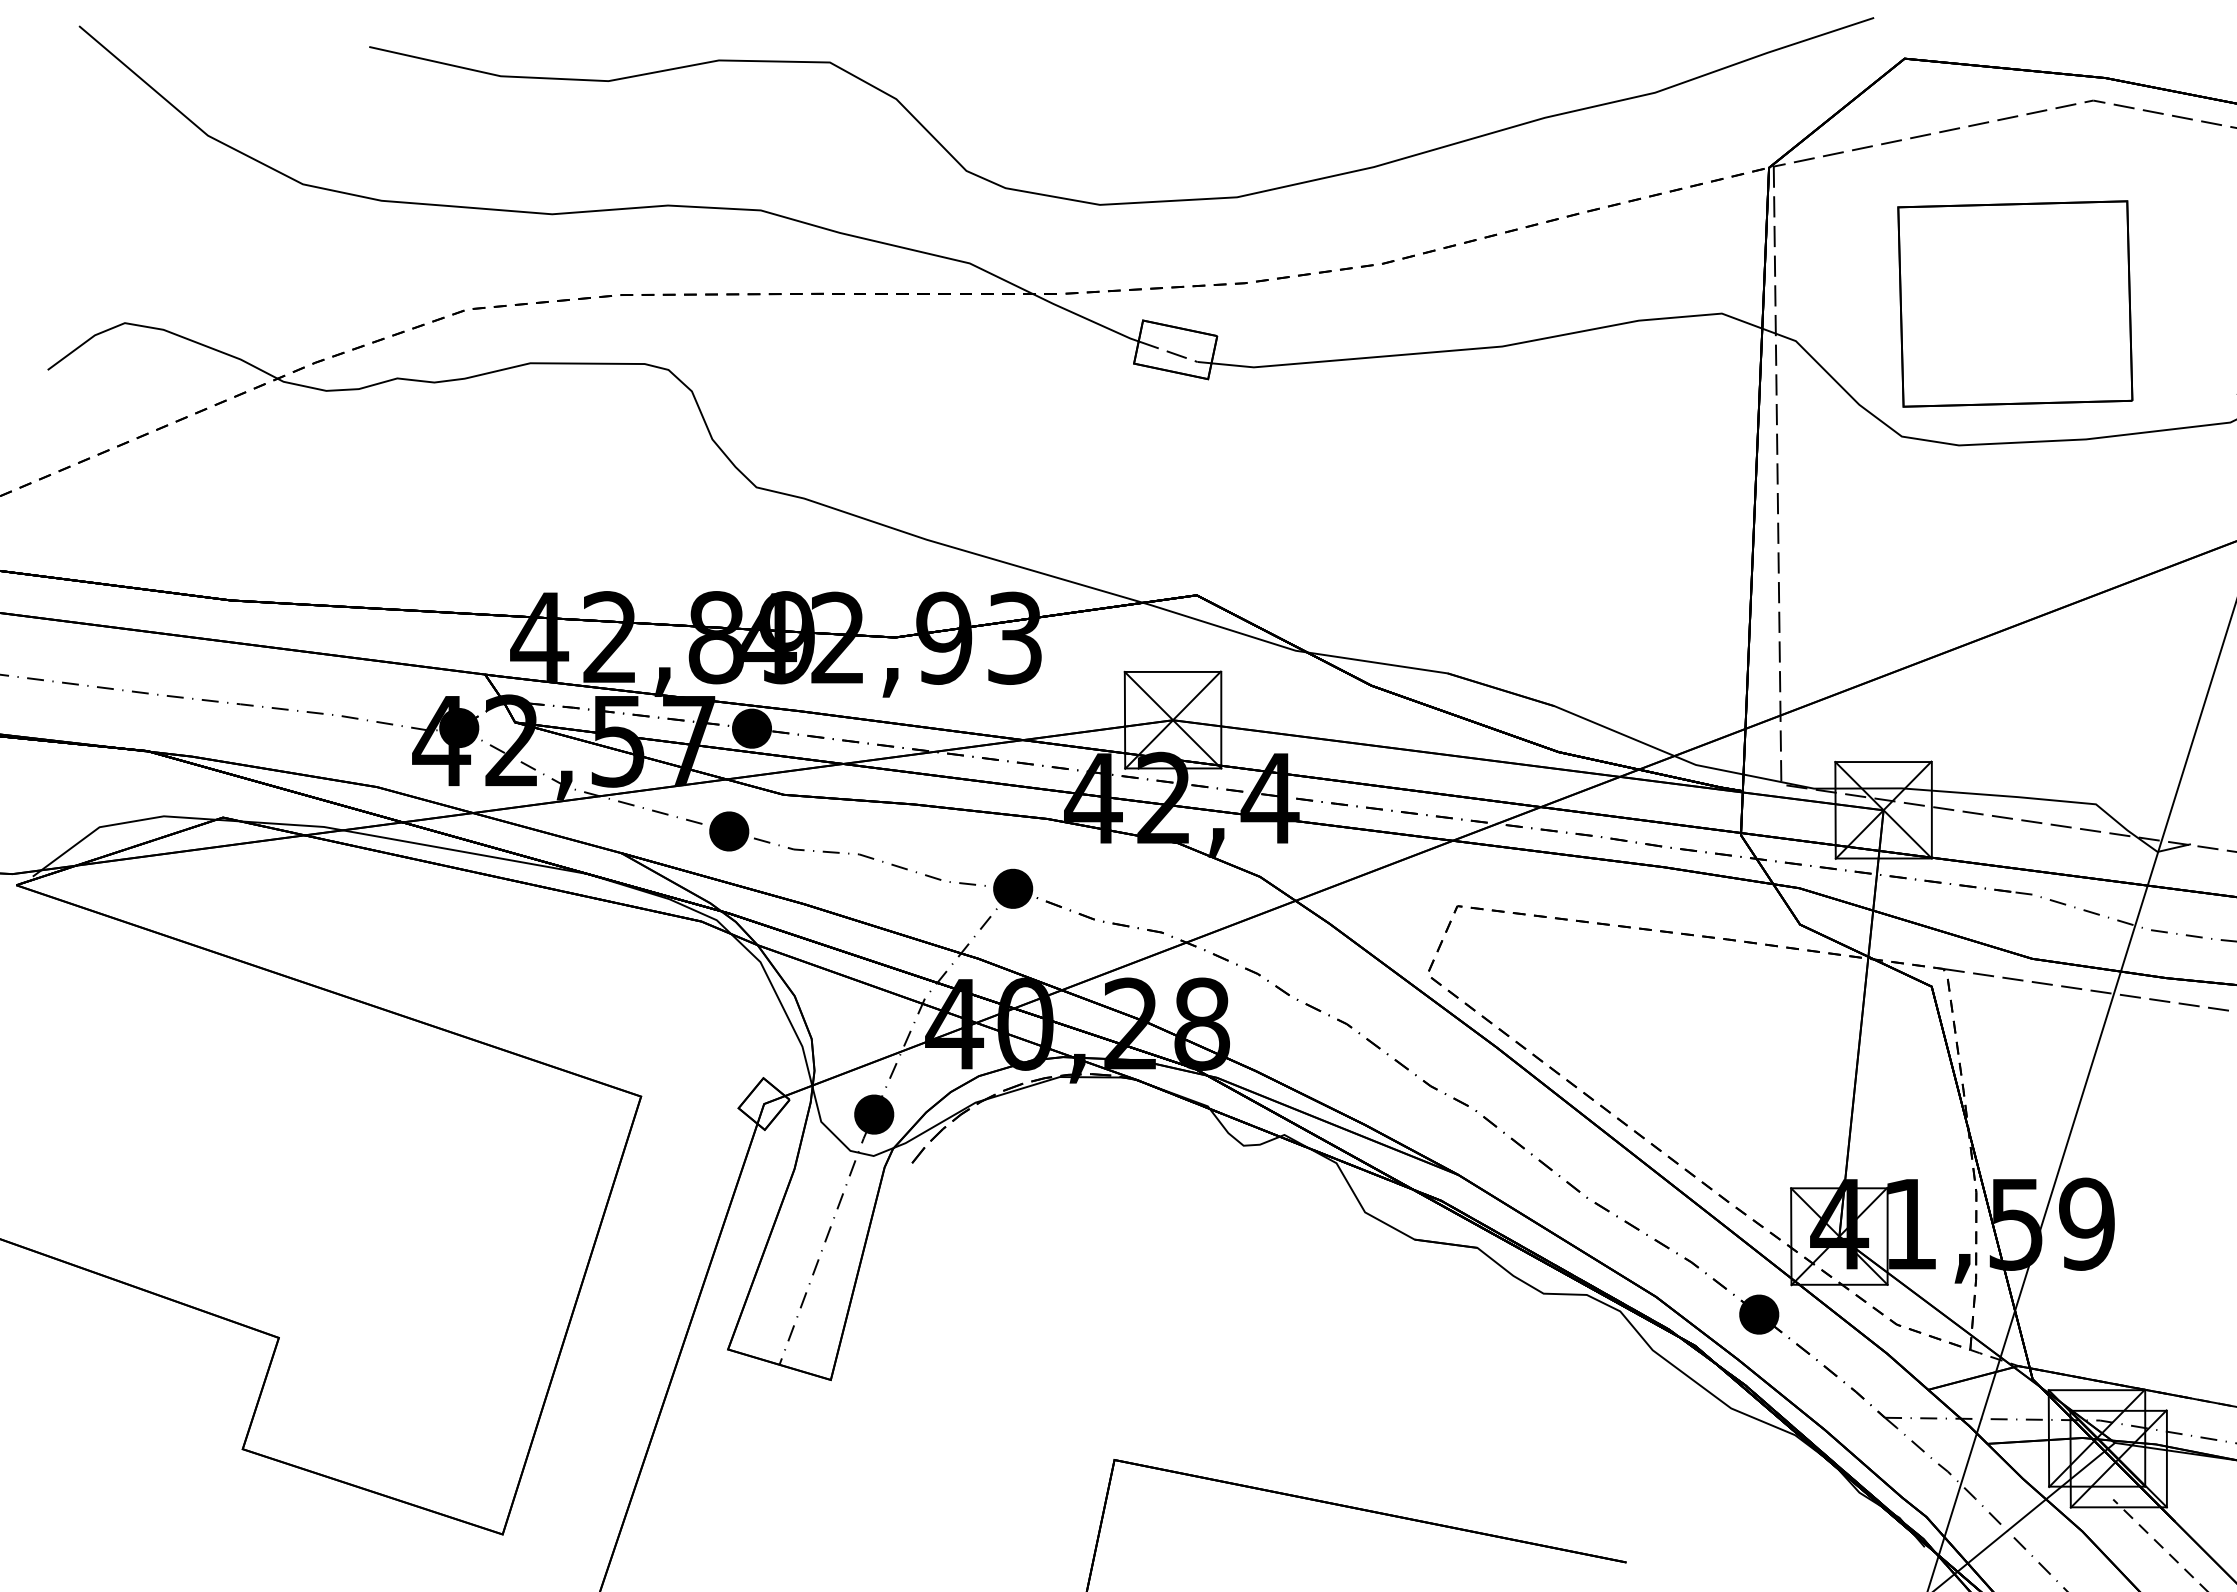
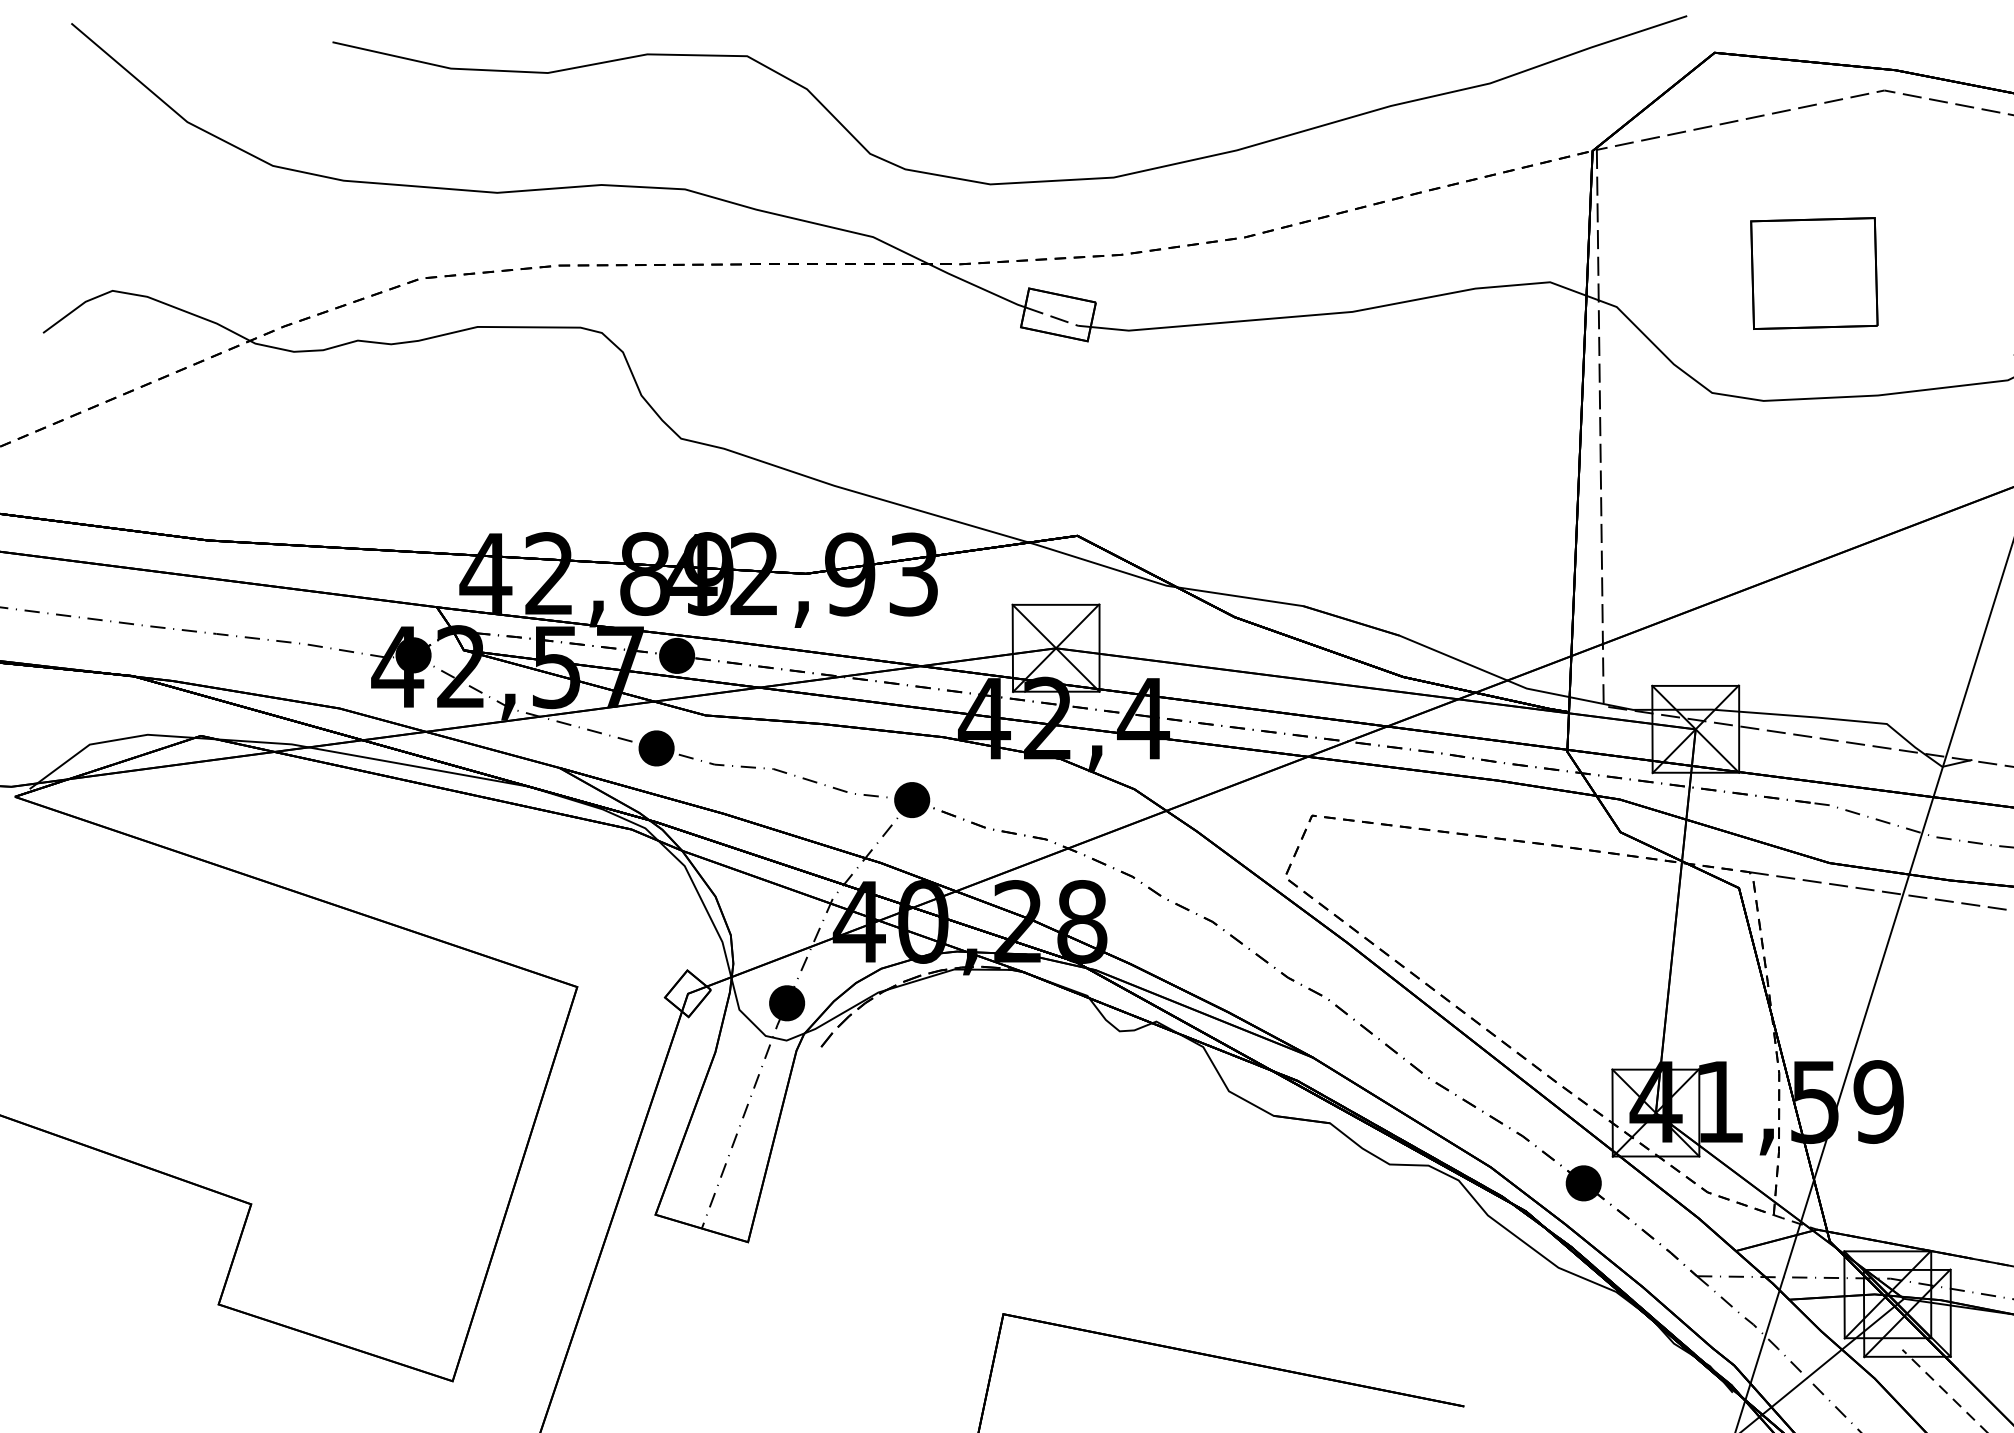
part: (2015, 303) -> (1814, 273), size x0.6

